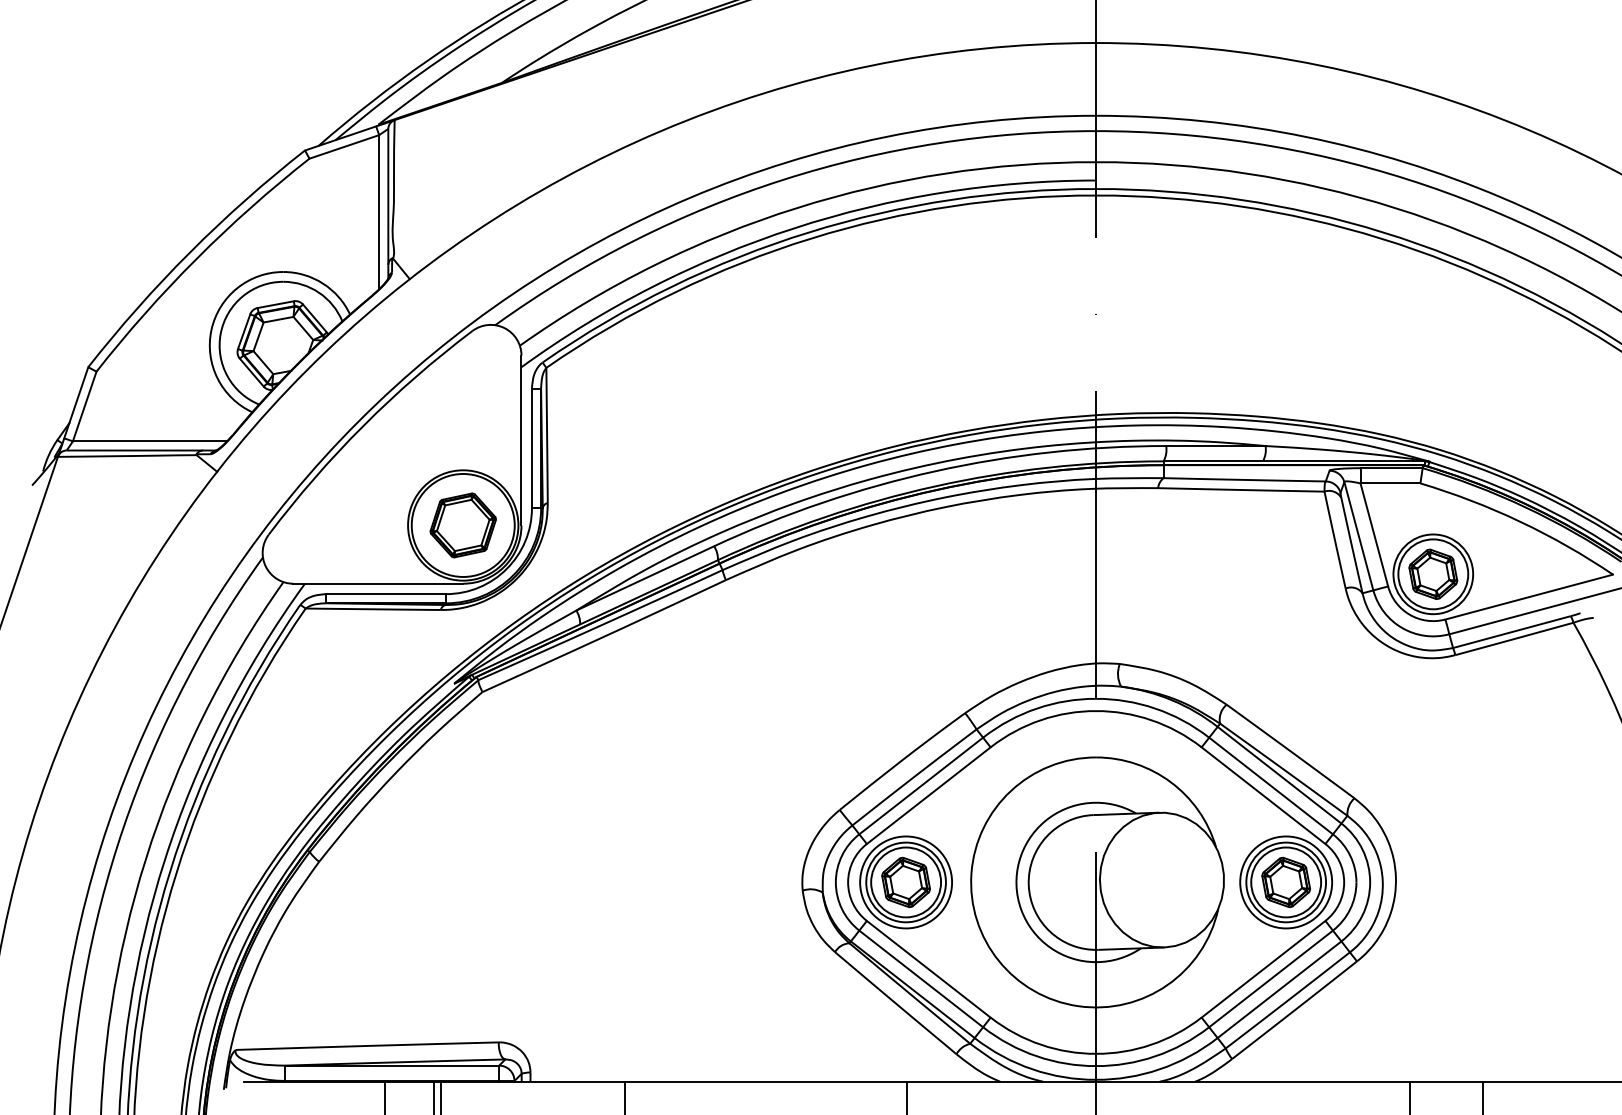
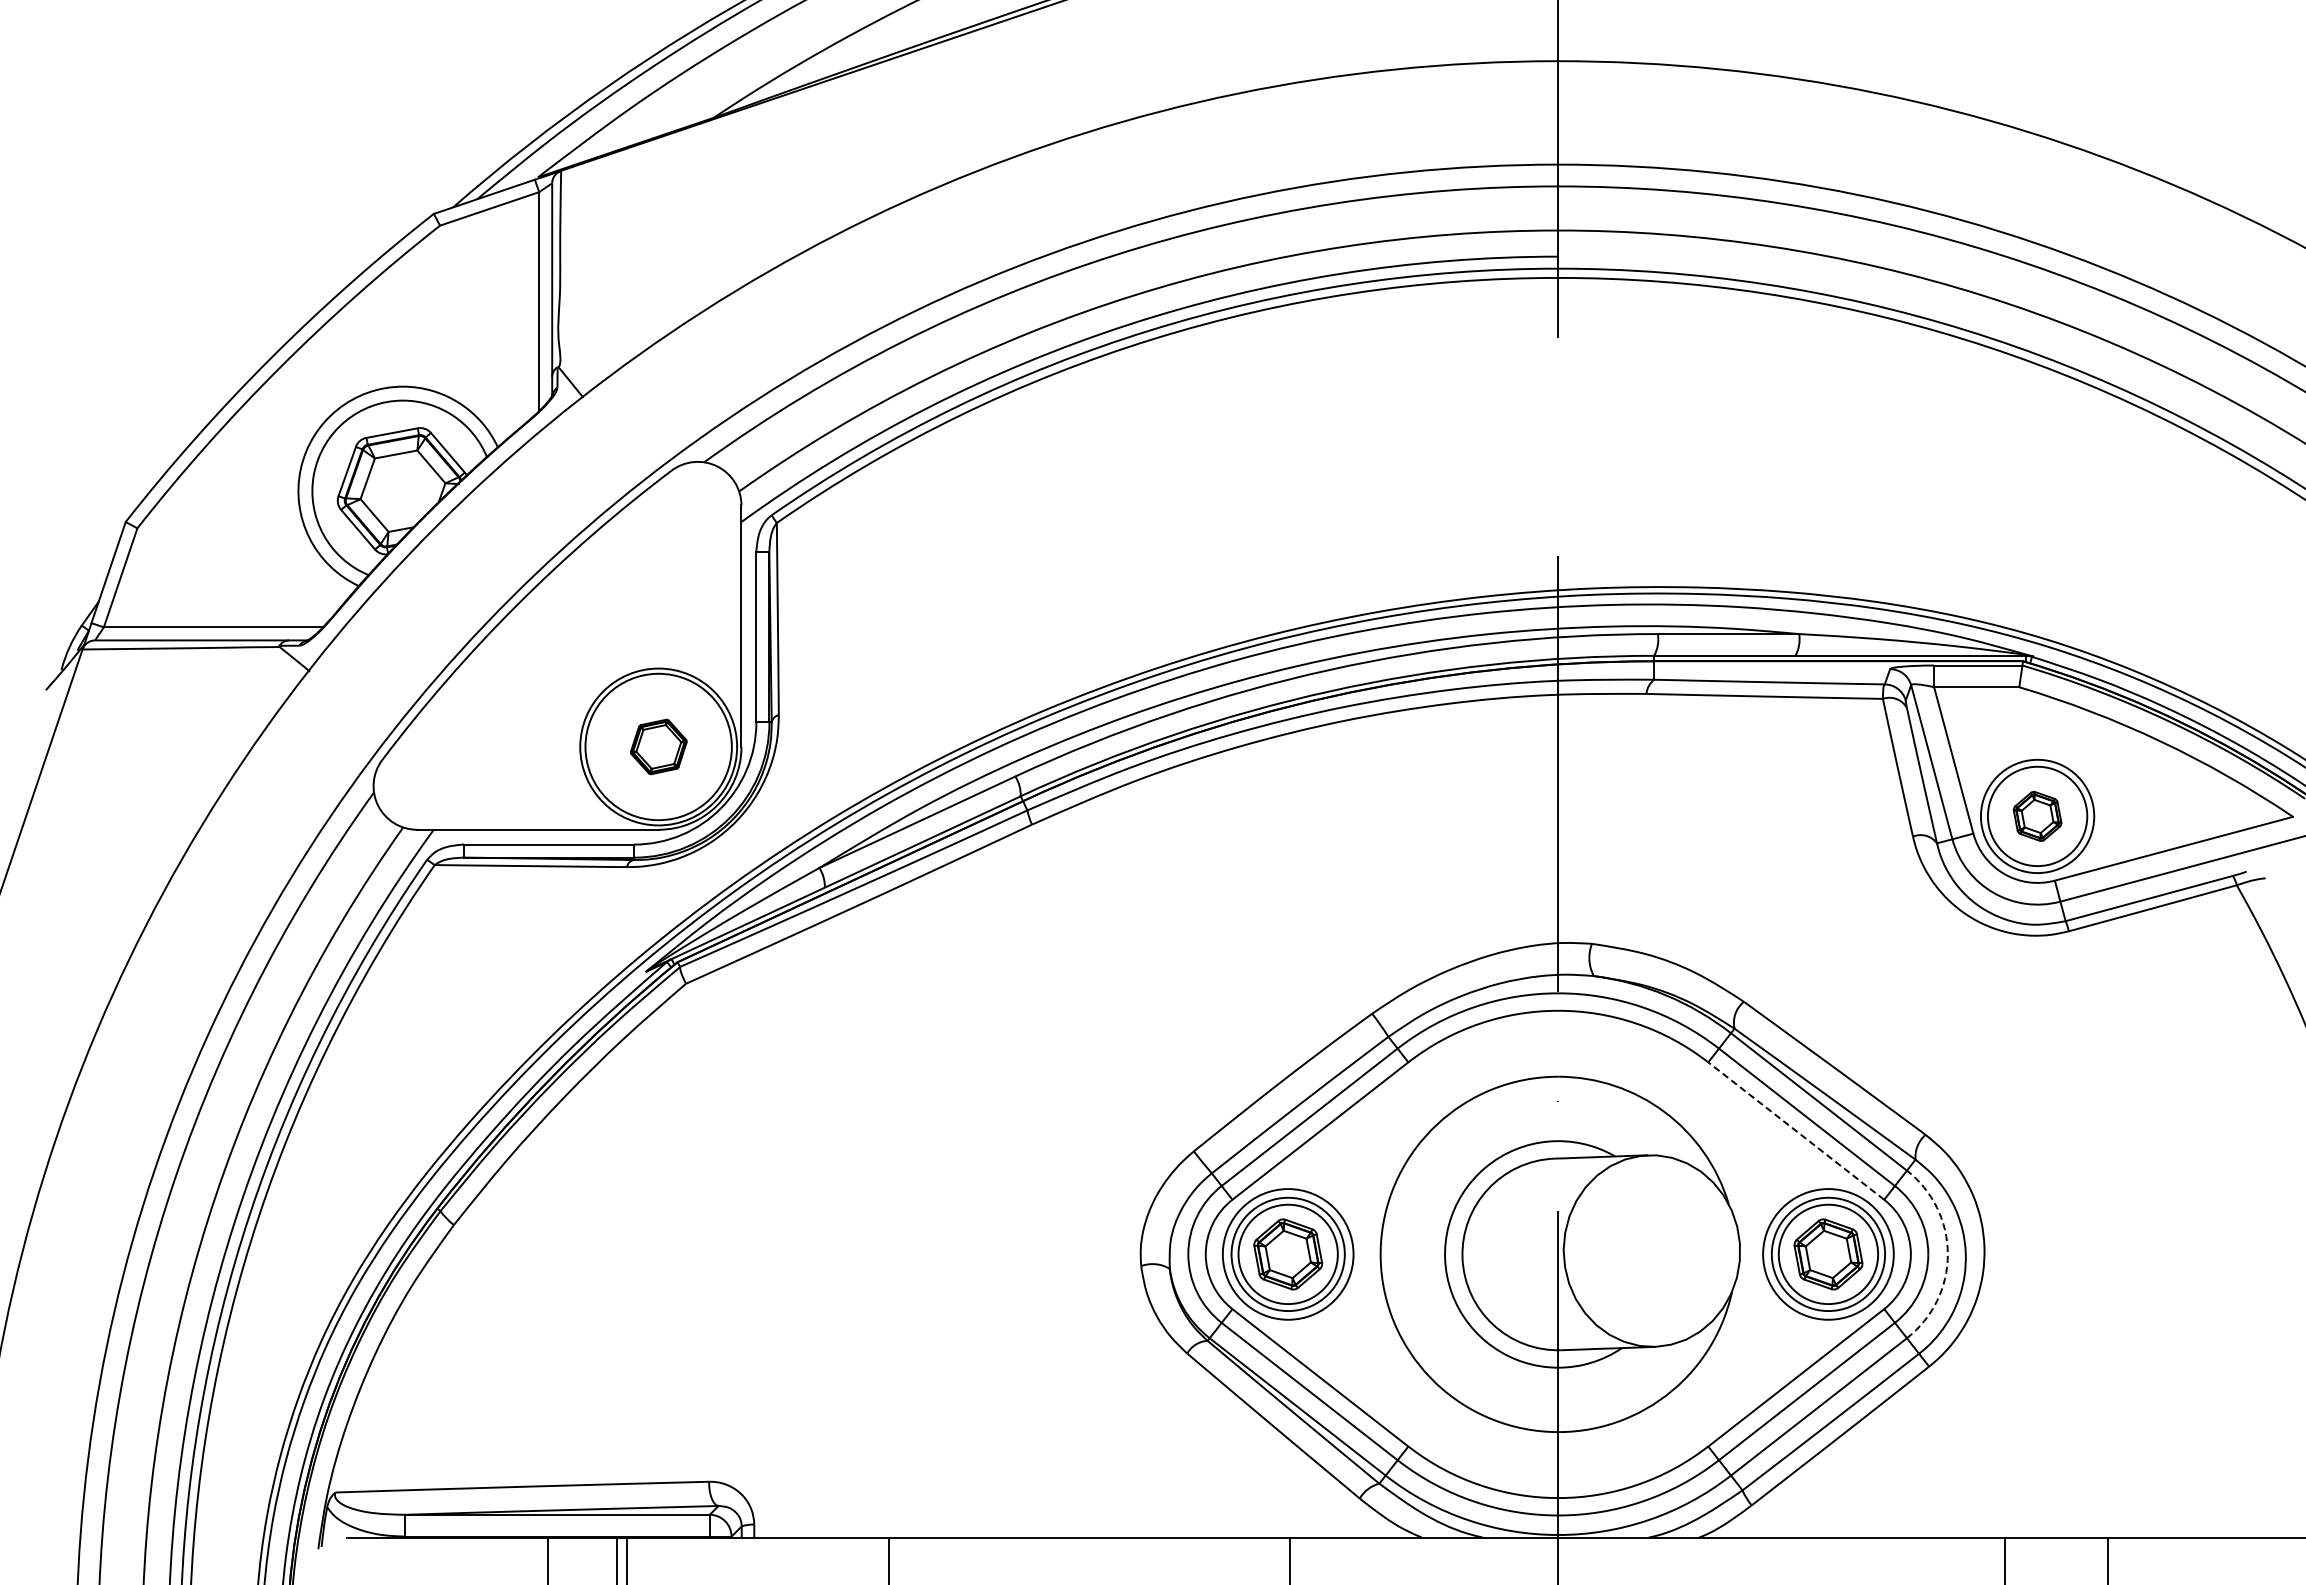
part: (463, 525) -> (658, 746), size x0.6
part: (1433, 574) -> (2037, 816), size x0.7
line: (1263, 795) -> (1796, 1131), solid -> dashed
arc: (1369, 882) -> (1947, 1254), solid -> dashed

